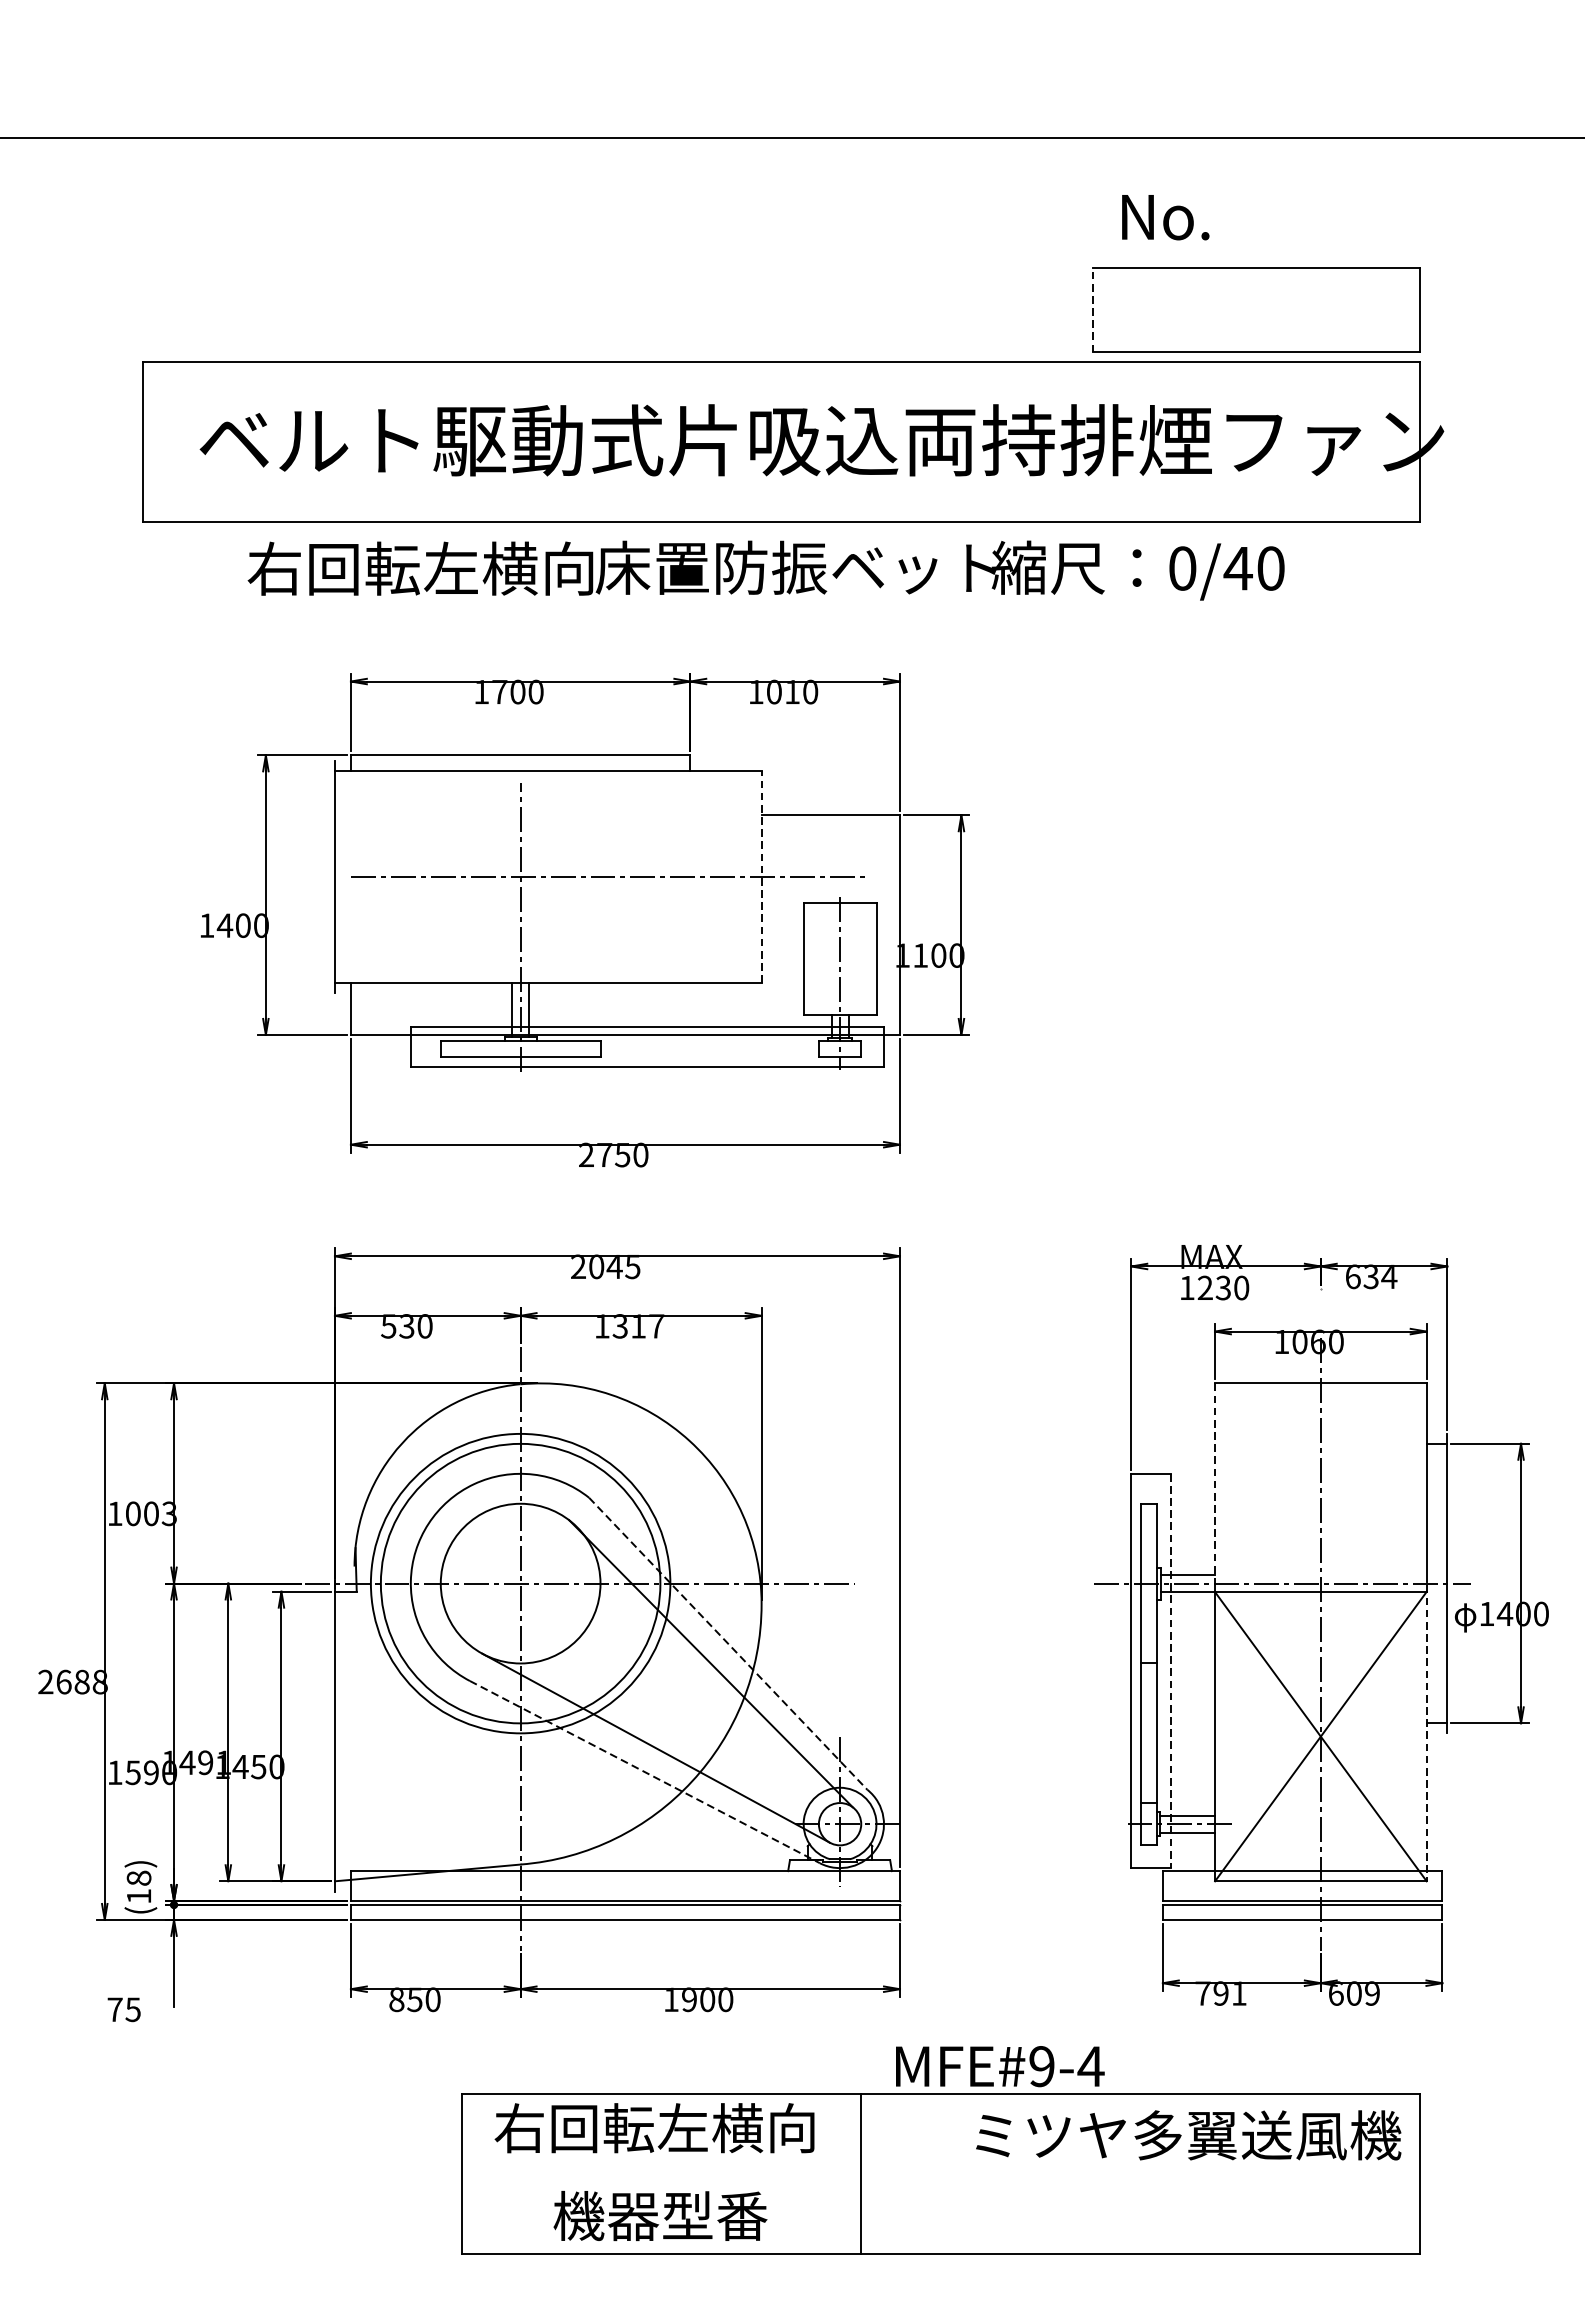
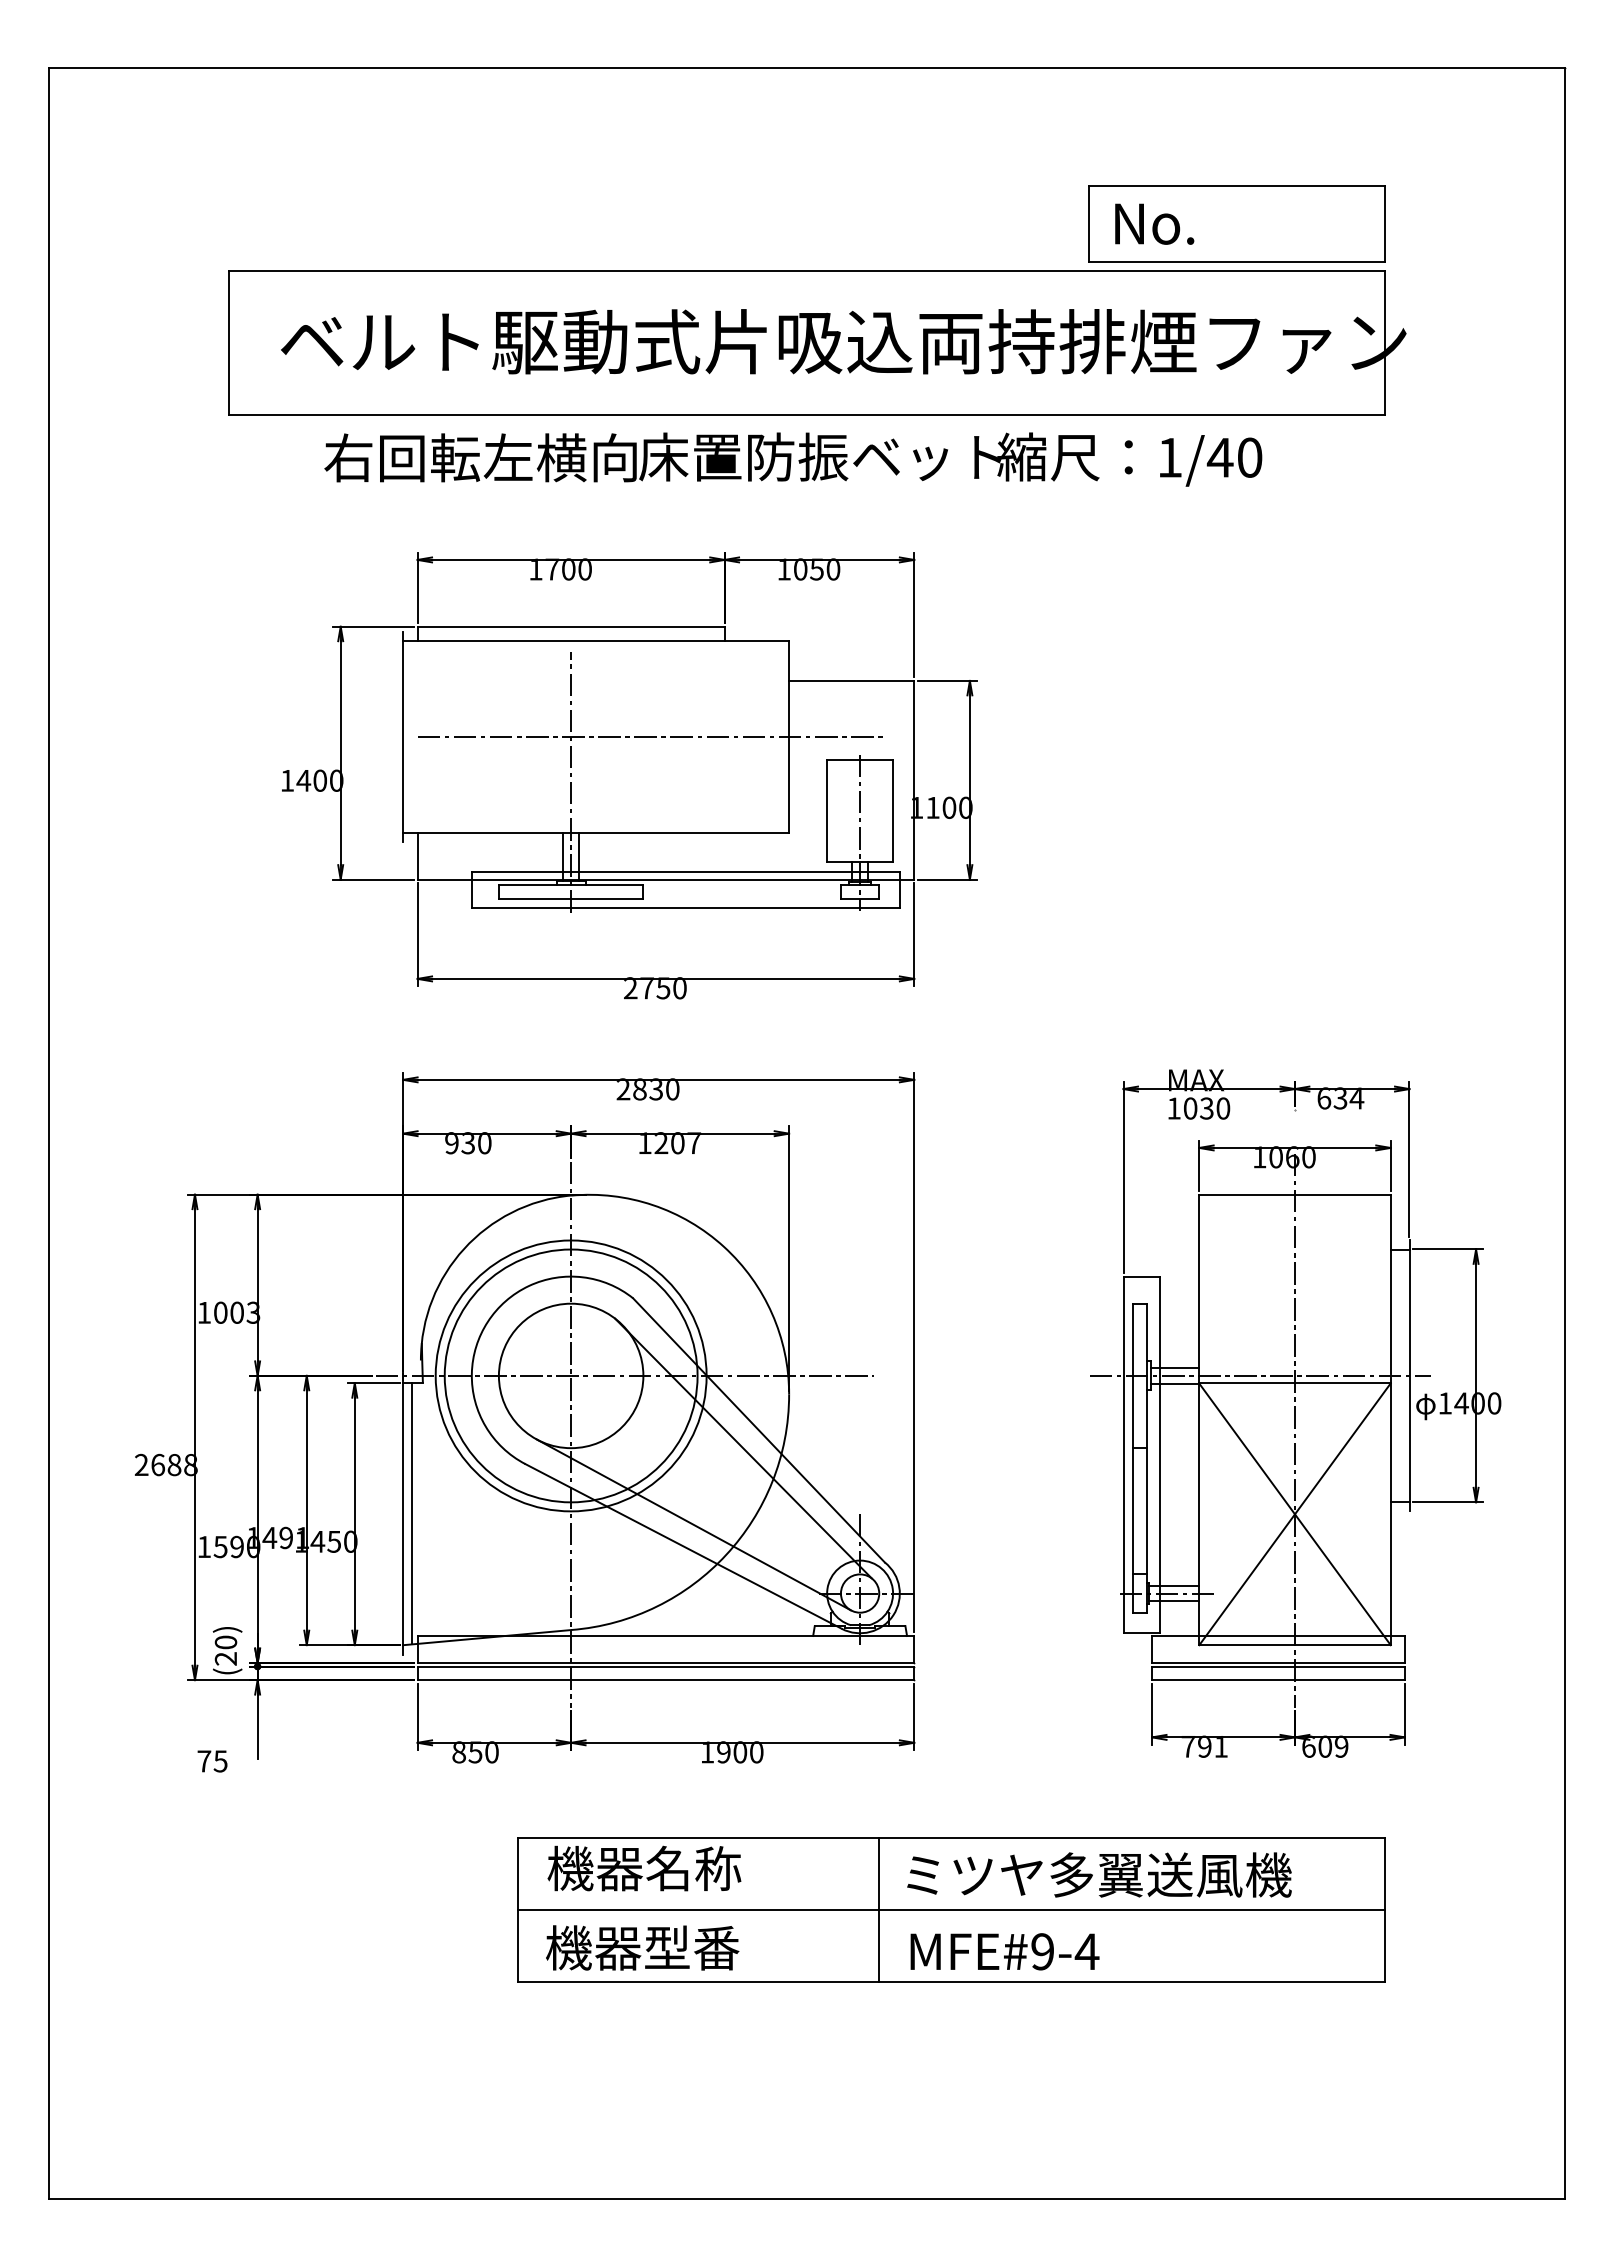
text: (1165, 216) -> (1154, 223), moved
line: (1093, 309) -> (1089, 223), dashed -> solid
text: (1183, 568) -> (1170, 457), 0/40 -> 1/40
text: (791, 692) -> (816, 569), 1010 -> 1050
line: (762, 876) -> (789, 736), dashed -> solid
text: (614, 1266) -> (656, 1089), 2045 -> 2830
text: (1205, 1287) -> (1190, 1108), 1230 -> 1030
text: (388, 1326) -> (451, 1143), 530 -> 930
text: (629, 1326) -> (669, 1143), 1317 -> 1207
line: (1215, 1483) -> (1199, 1285), dashed -> solid
line: (728, 1643) -> (759, 1430), dashed -> solid
line: (1171, 1671) -> (1159, 1455), dashed -> solid
line: (1426, 1733) -> (1390, 1511), dashed -> solid
line: (345, 1735) -> (412, 1513), added
line: (644, 1772) -> (683, 1546), dashed -> solid
text: (138, 1887) -> (225, 1650), (18) -> (20)
text: (999, 2066) -> (1004, 1951), moved
text: (653, 2128) -> (691, 1868), 右回転左横向 -> 機器名称
text: (1188, 2134) -> (1099, 1874), moved
line: (941, 2174) -> (951, 1910), added
text: (660, 2215) -> (642, 1947), moved

